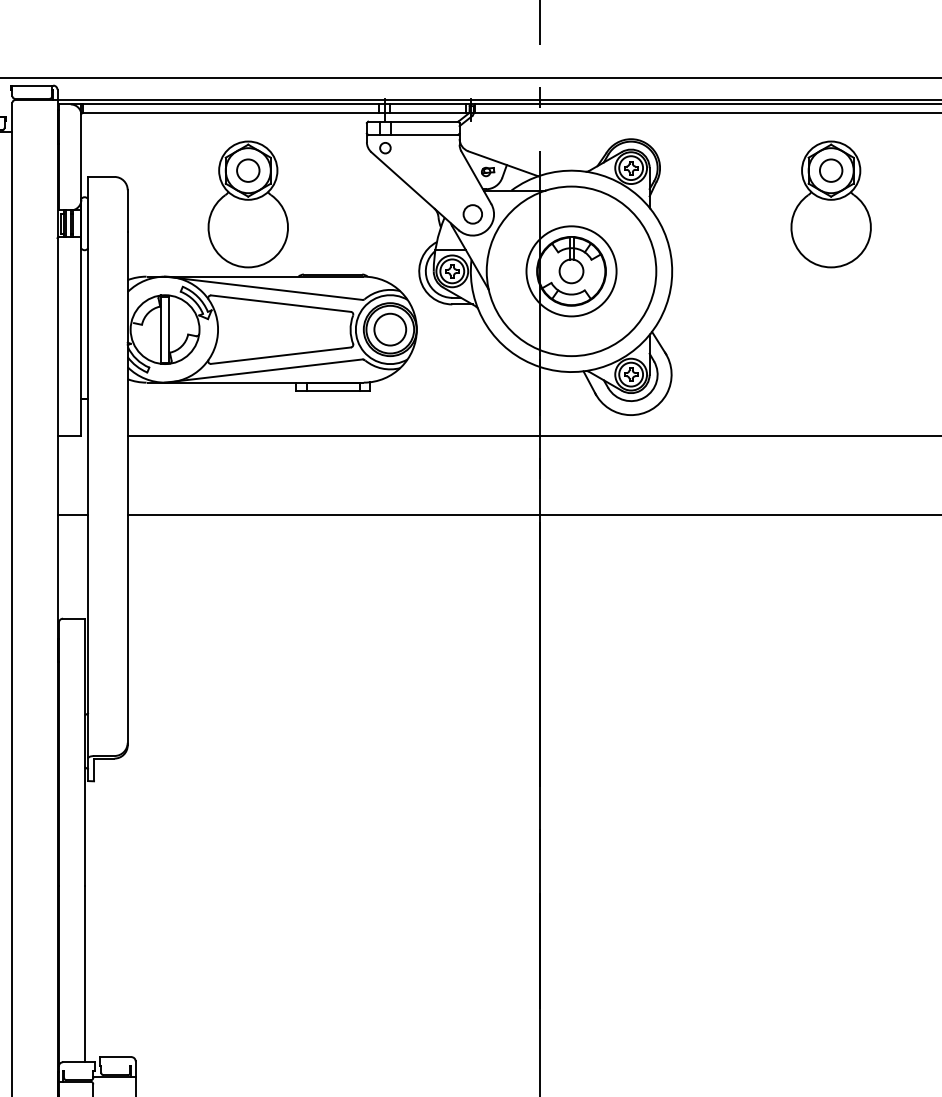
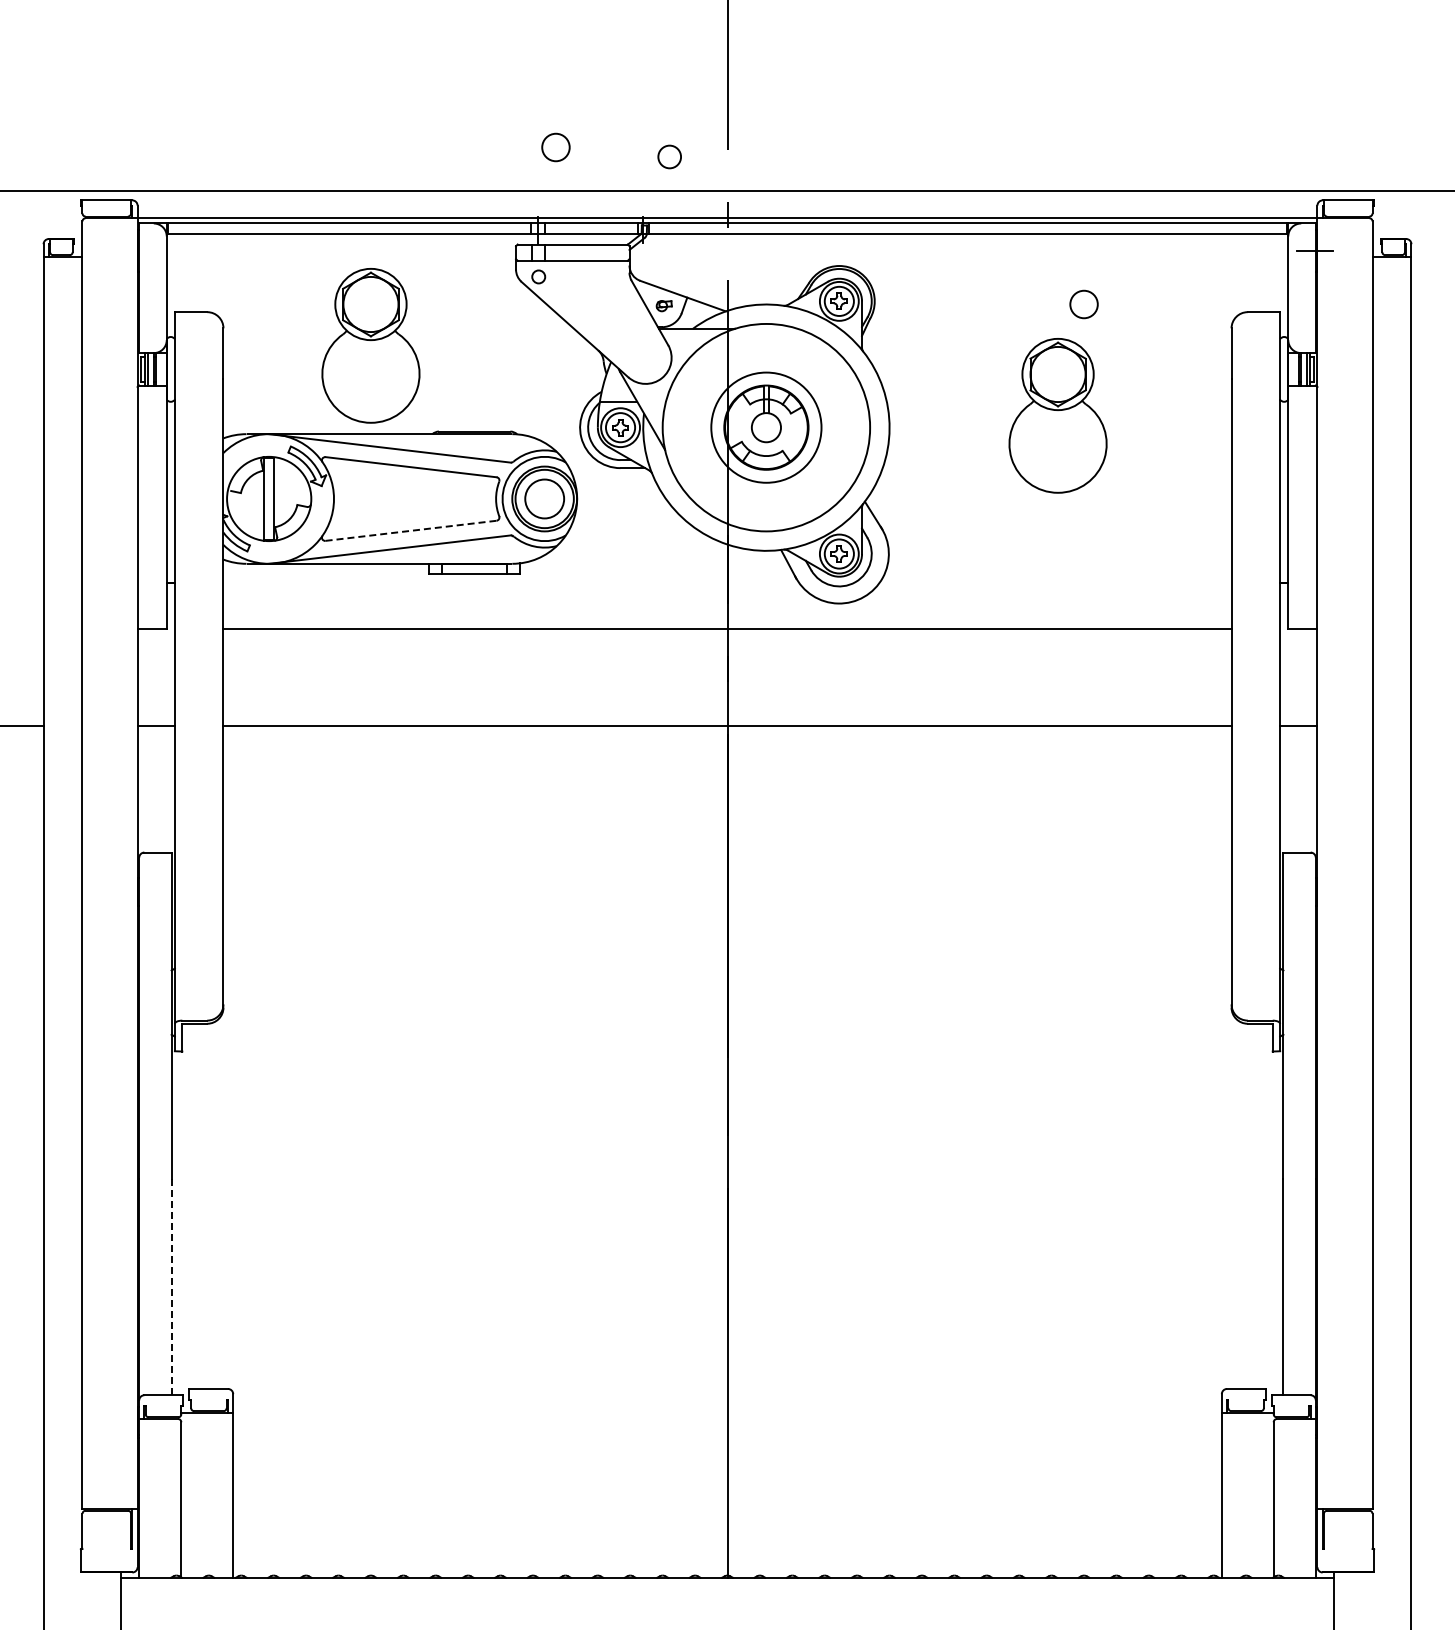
circle: (247, 170) -> (555, 147), moved
part: (830, 204) -> (1057, 415), moved
circle: (472, 214) -> (669, 156), moved
line: (281, 355) -> (411, 530), solid -> dashed
line: (85, 974) -> (171, 1287), solid -> dashed

